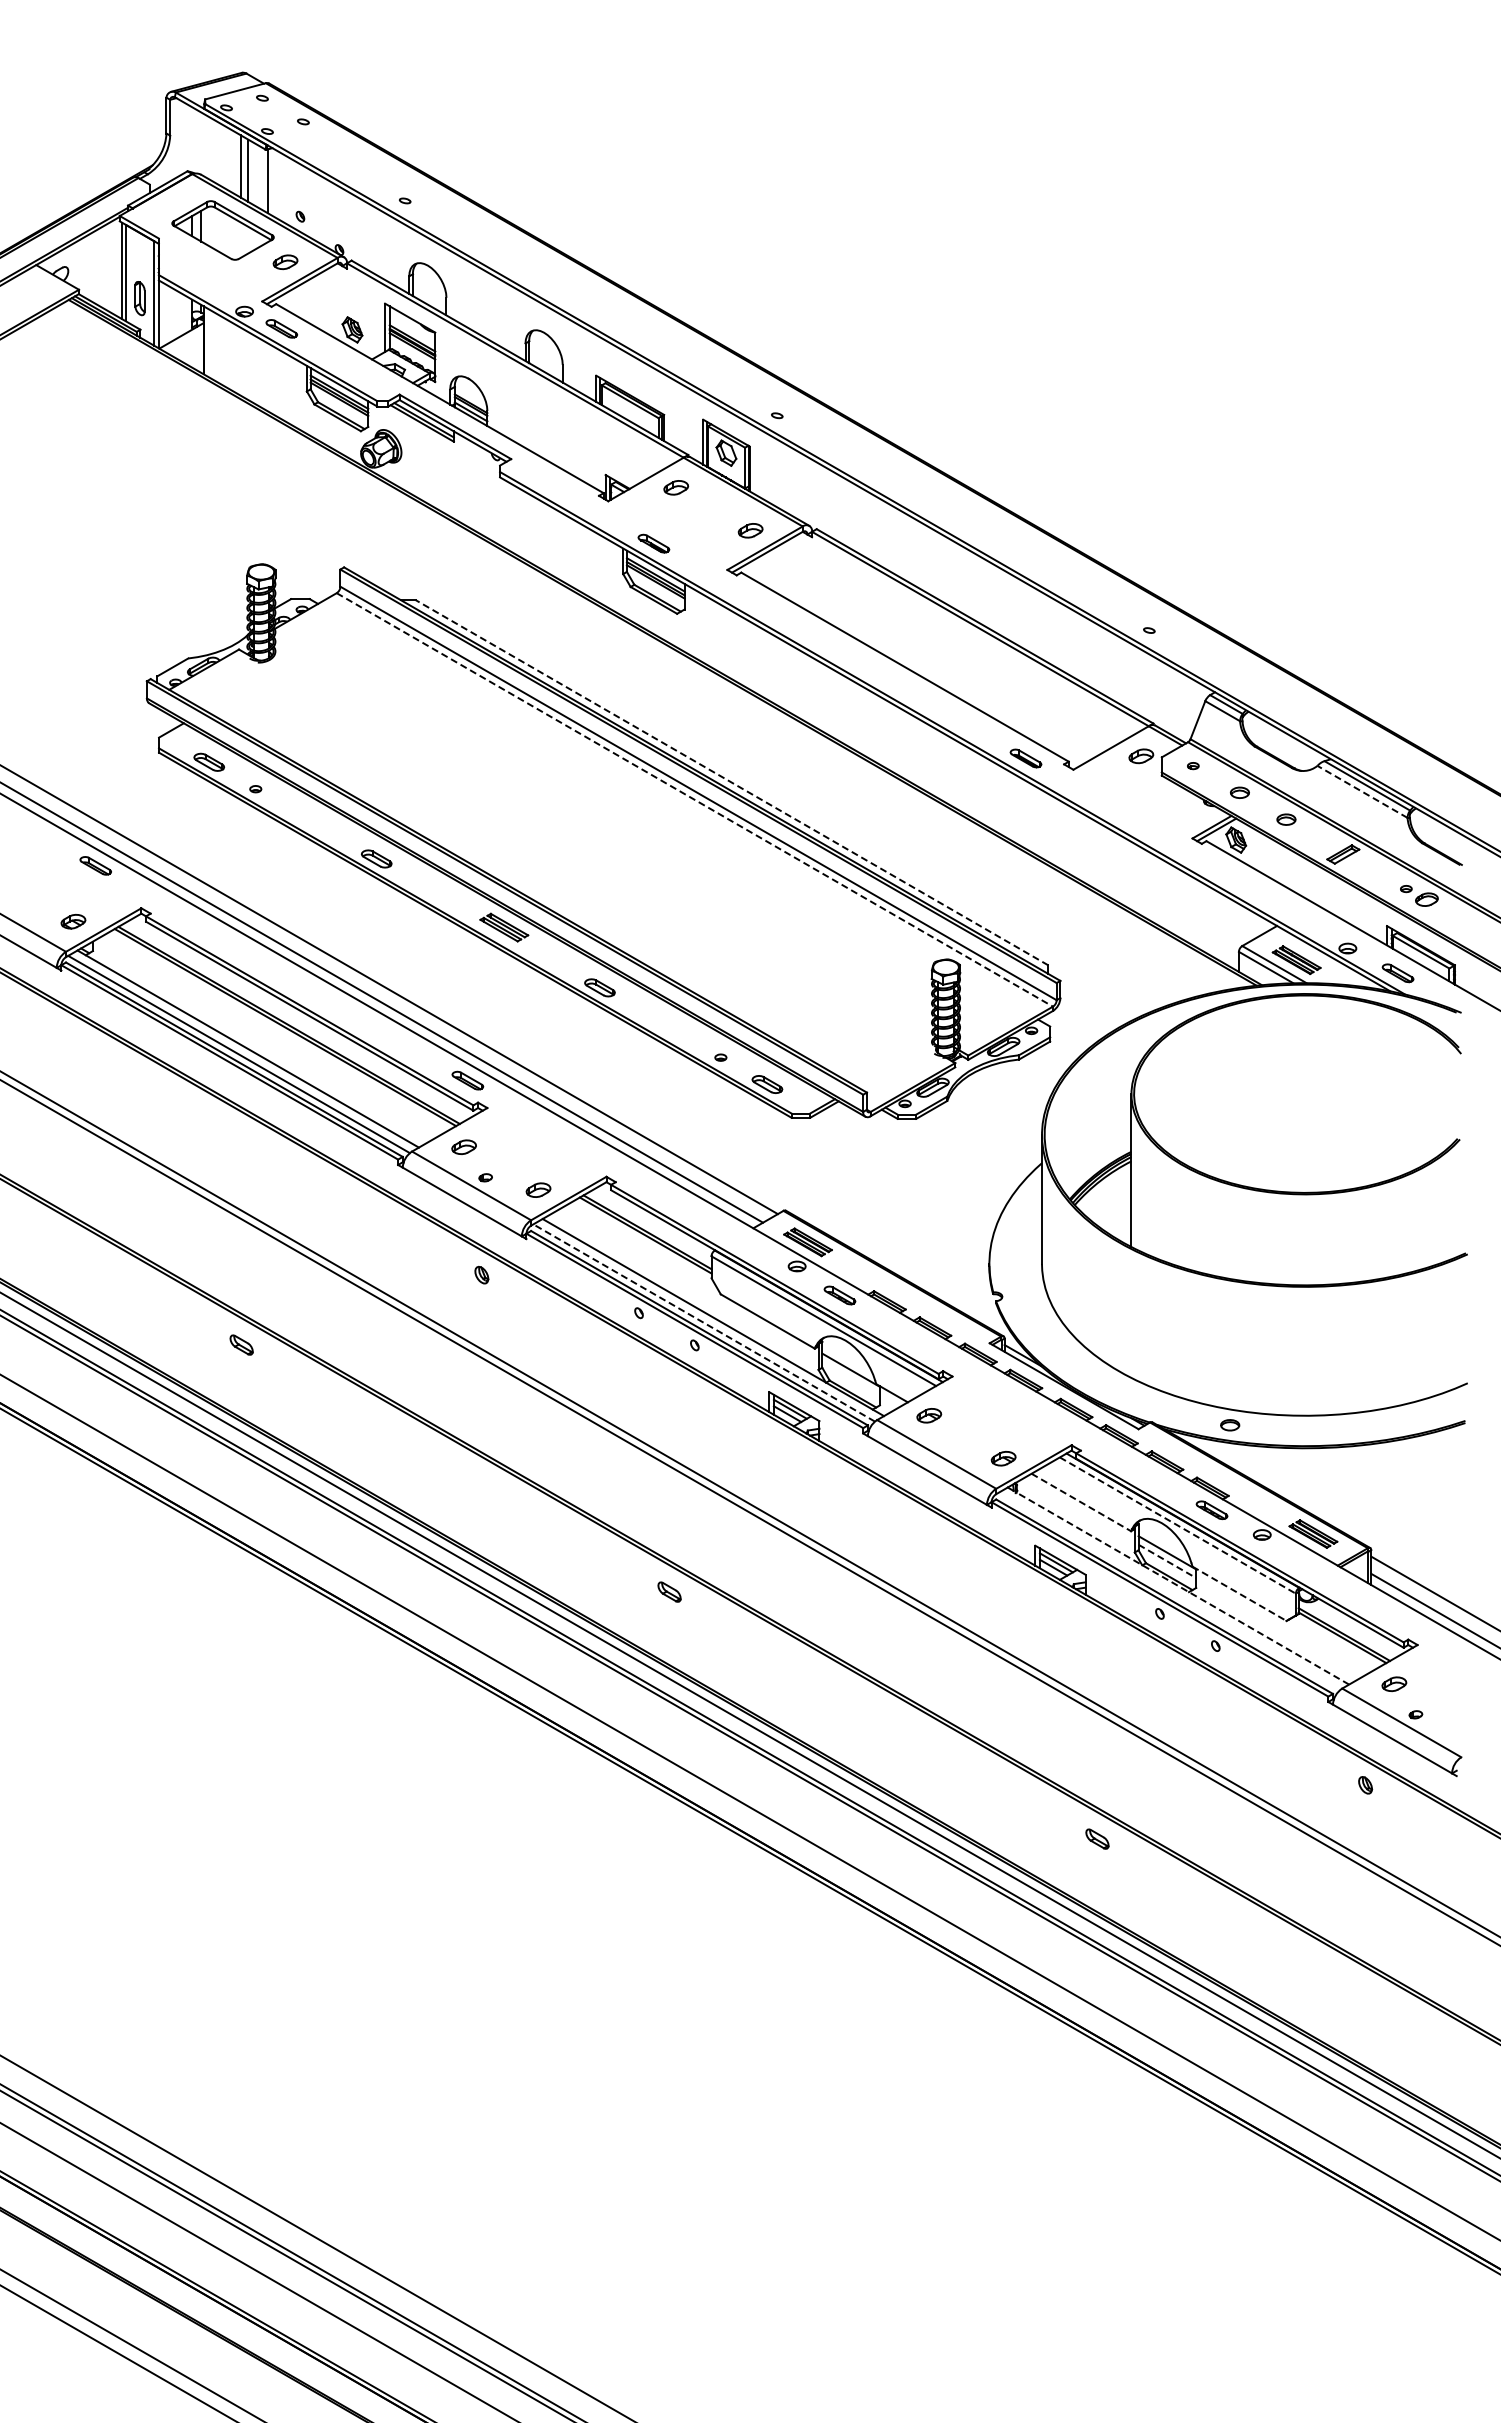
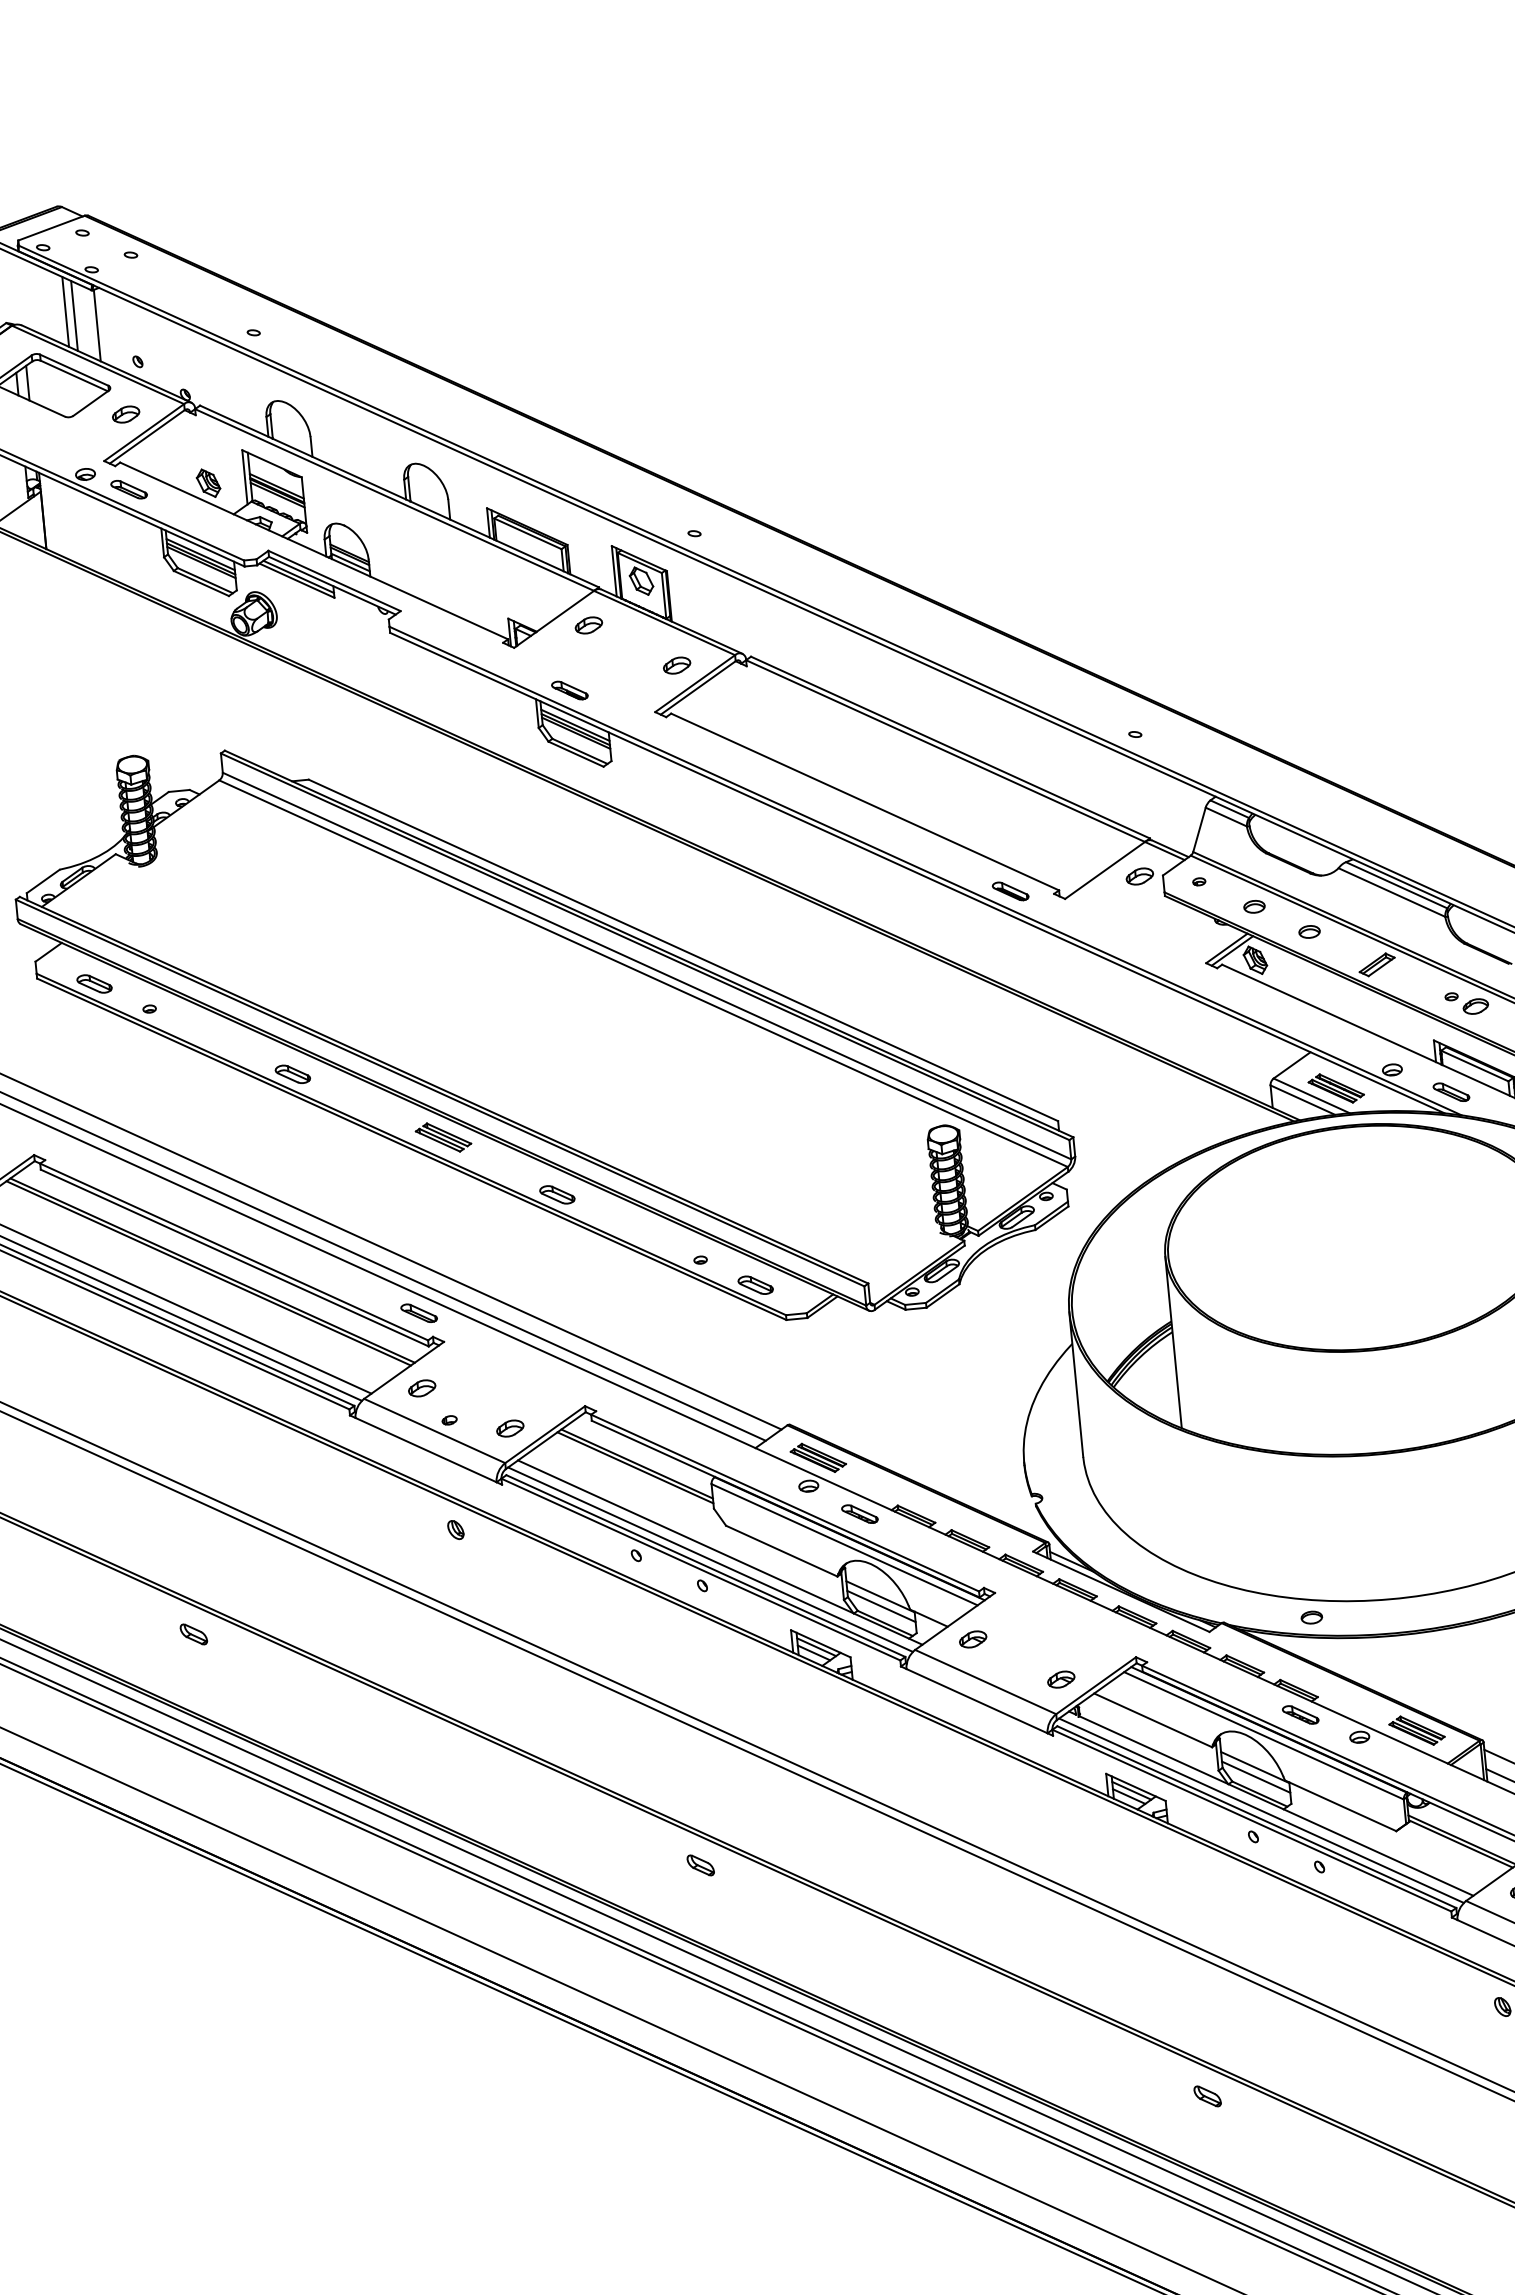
line: (731, 782) -> (682, 950), dashed -> solid
line: (1362, 791) -> (1391, 892), dashed -> solid
line: (694, 799) -> (643, 973), dashed -> solid
line: (703, 1322) -> (709, 1559), dashed -> solid
line: (850, 1378) -> (880, 1606), added
line: (1081, 1502) -> (1153, 1720), dashed -> solid
line: (1178, 1525) -> (1264, 1735), dashed -> solid
line: (1167, 1561) -> (1256, 1777), dashed -> solid
line: (1182, 1588) -> (1276, 1805), dashed -> solid
line: (1169, 1591) -> (1261, 1810), added
line: (1239, 1594) -> (1340, 1806), dashed -> solid

